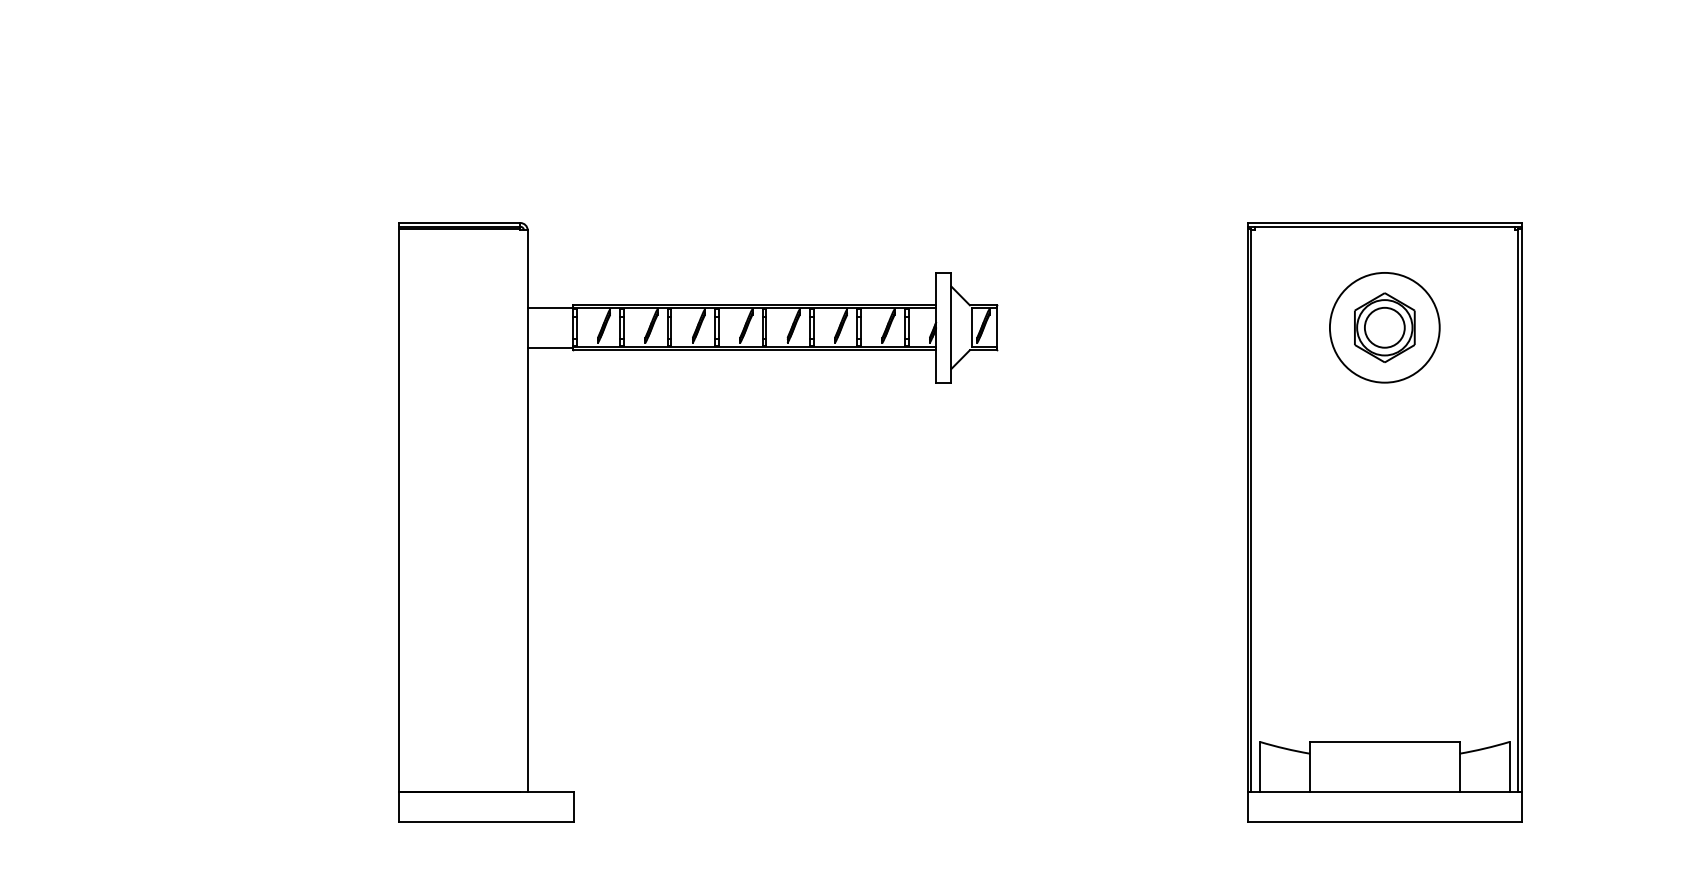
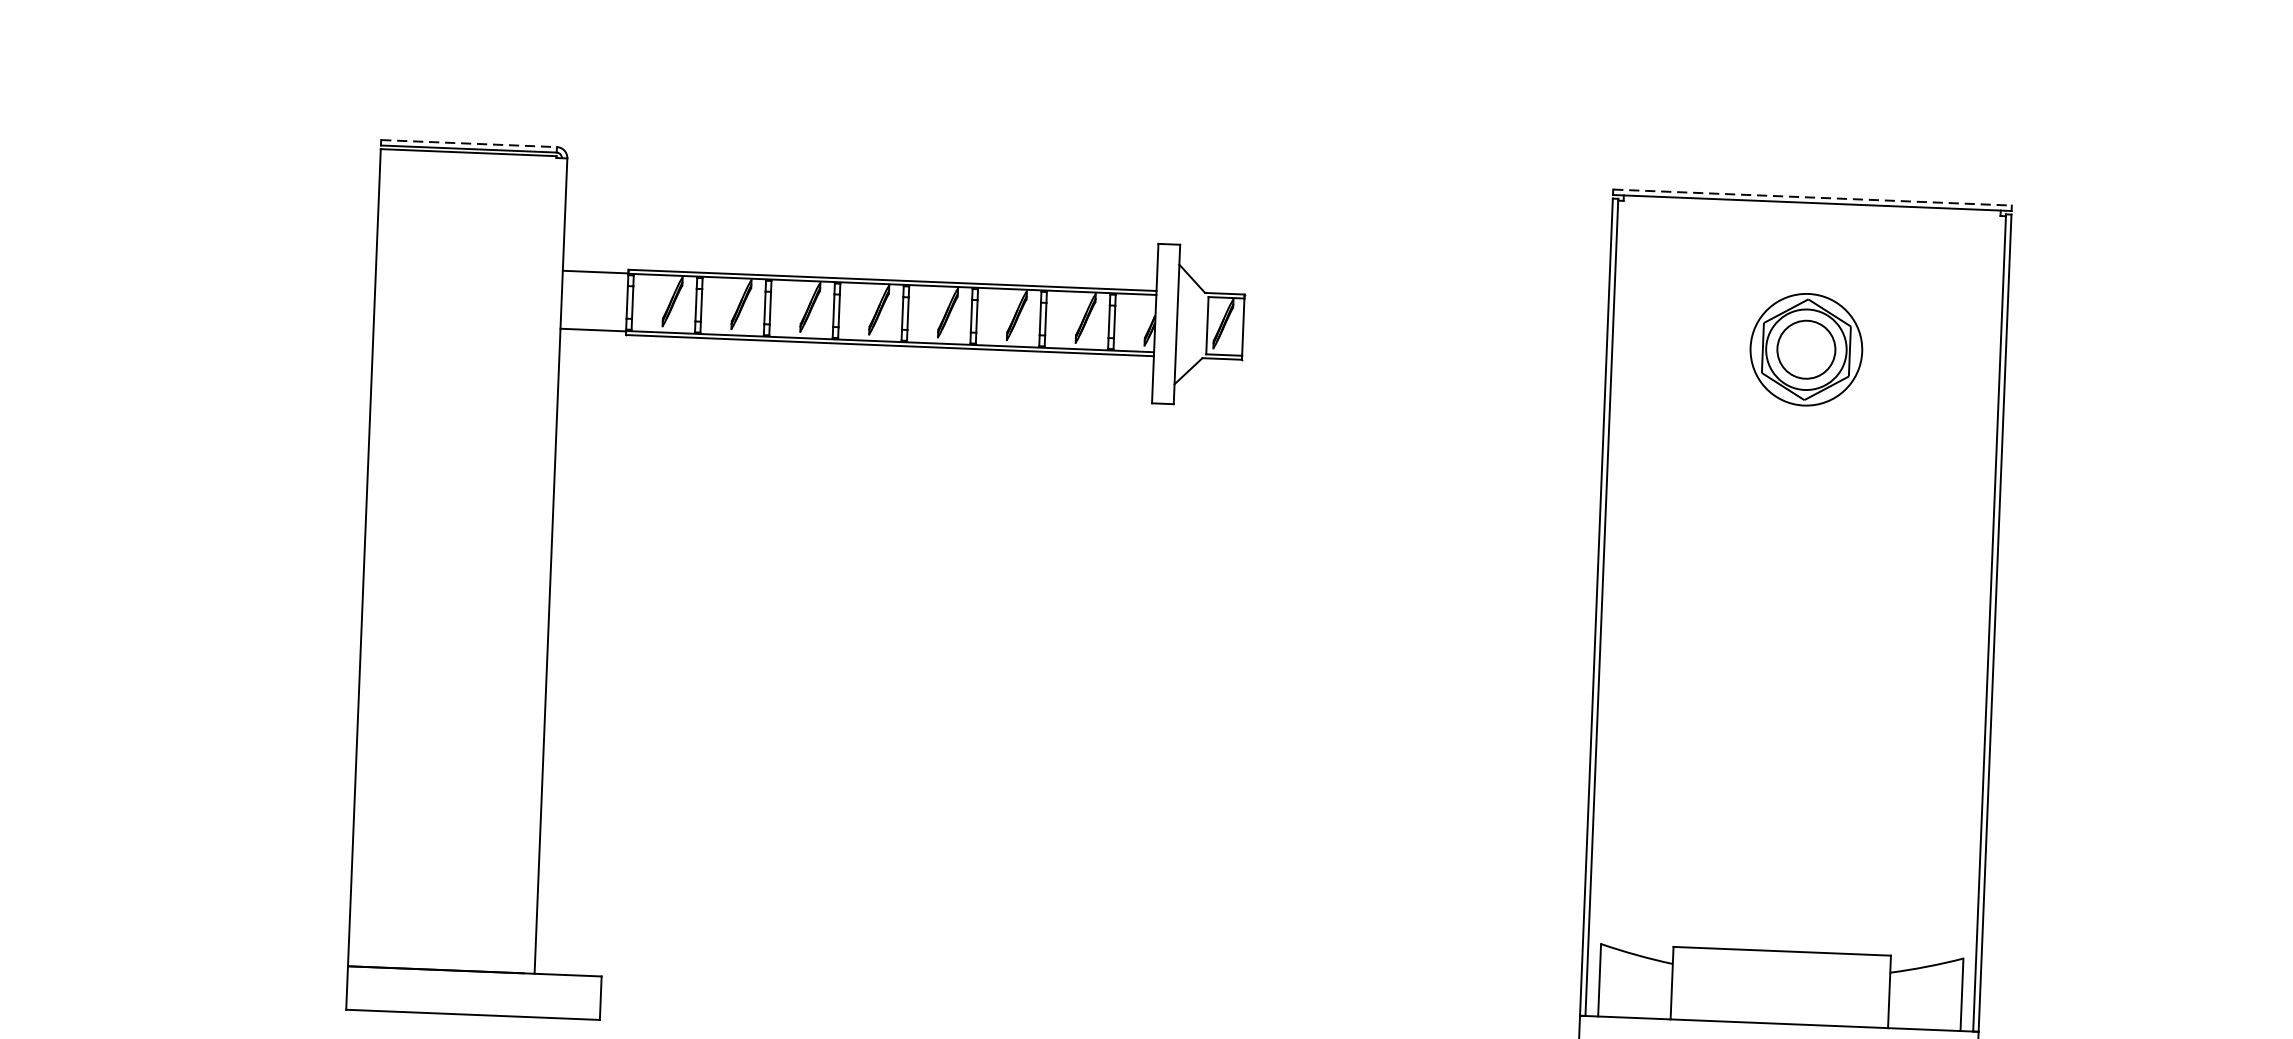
line: (459, 222) -> (468, 142), solid -> dashed
line: (1385, 222) -> (1813, 196), solid -> dashed
circle: (1384, 327) -> (1805, 349), size x0.7

